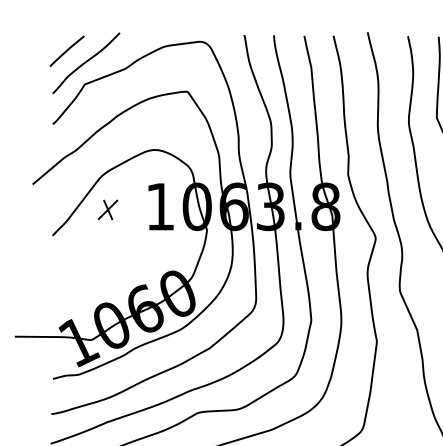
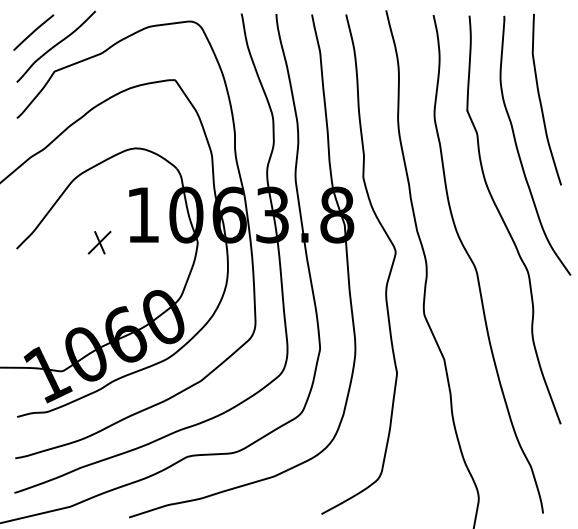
part: (107, 209) -> (99, 242), moved

